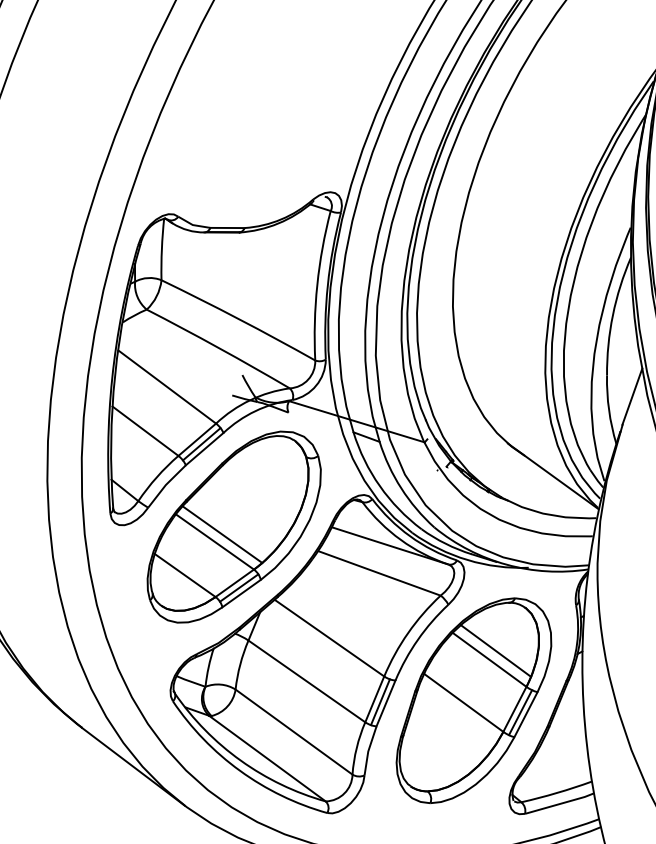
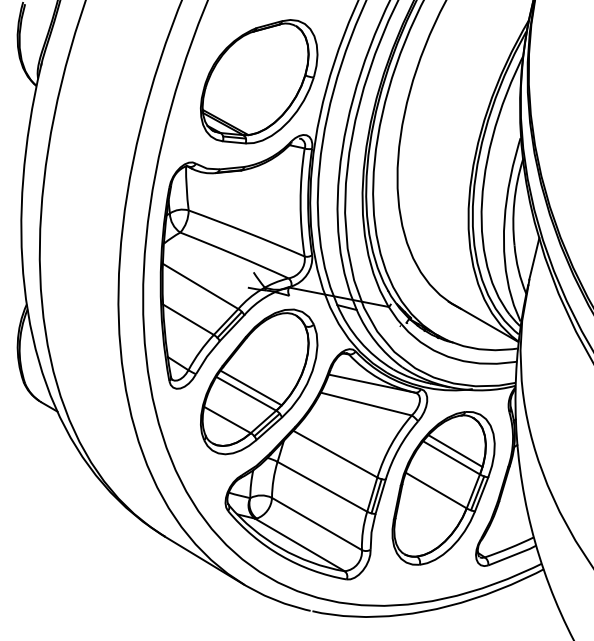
part: (277, 112) -> (259, 81), added

